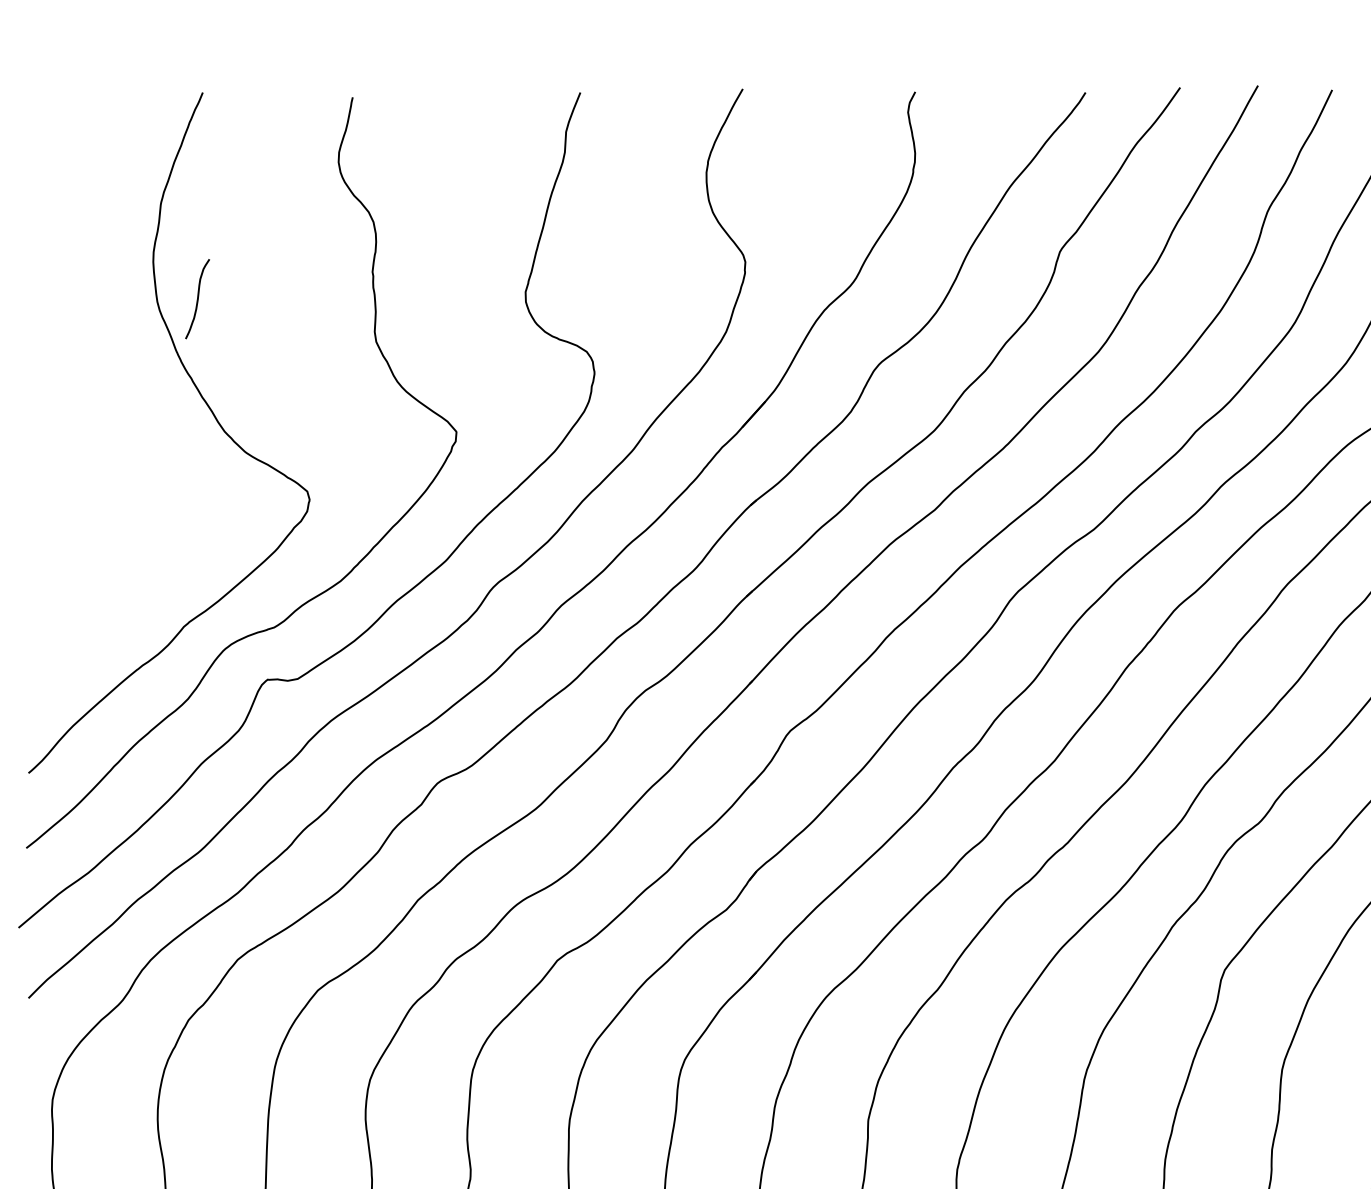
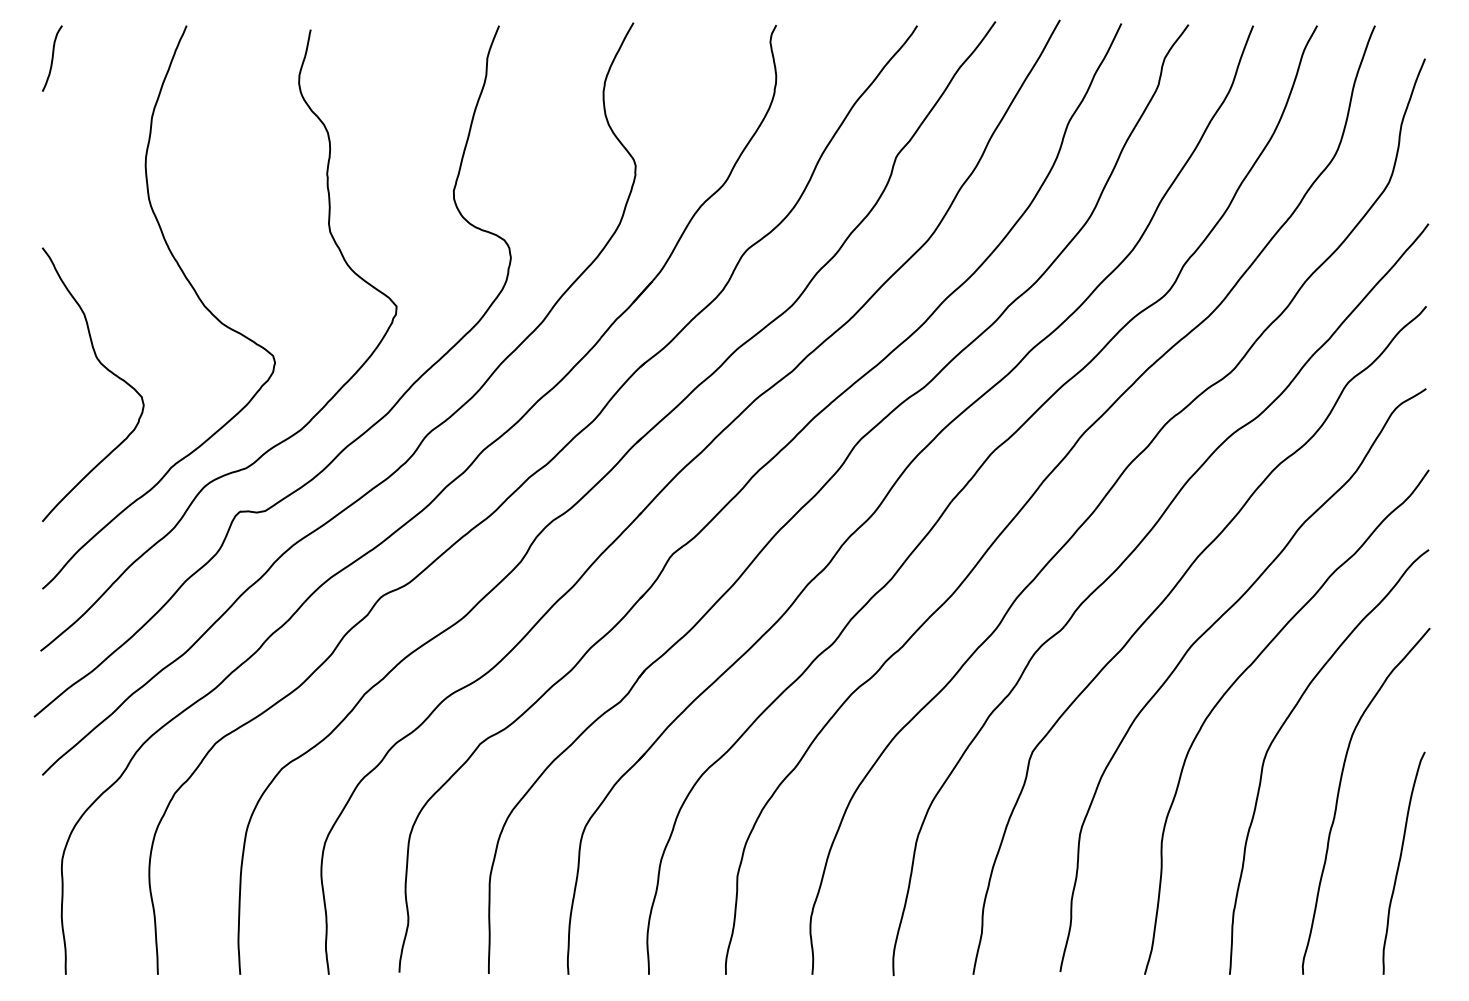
curve: (197, 298) -> (52, 58), moved
curve: (105, 507) -> (106, 369), added

